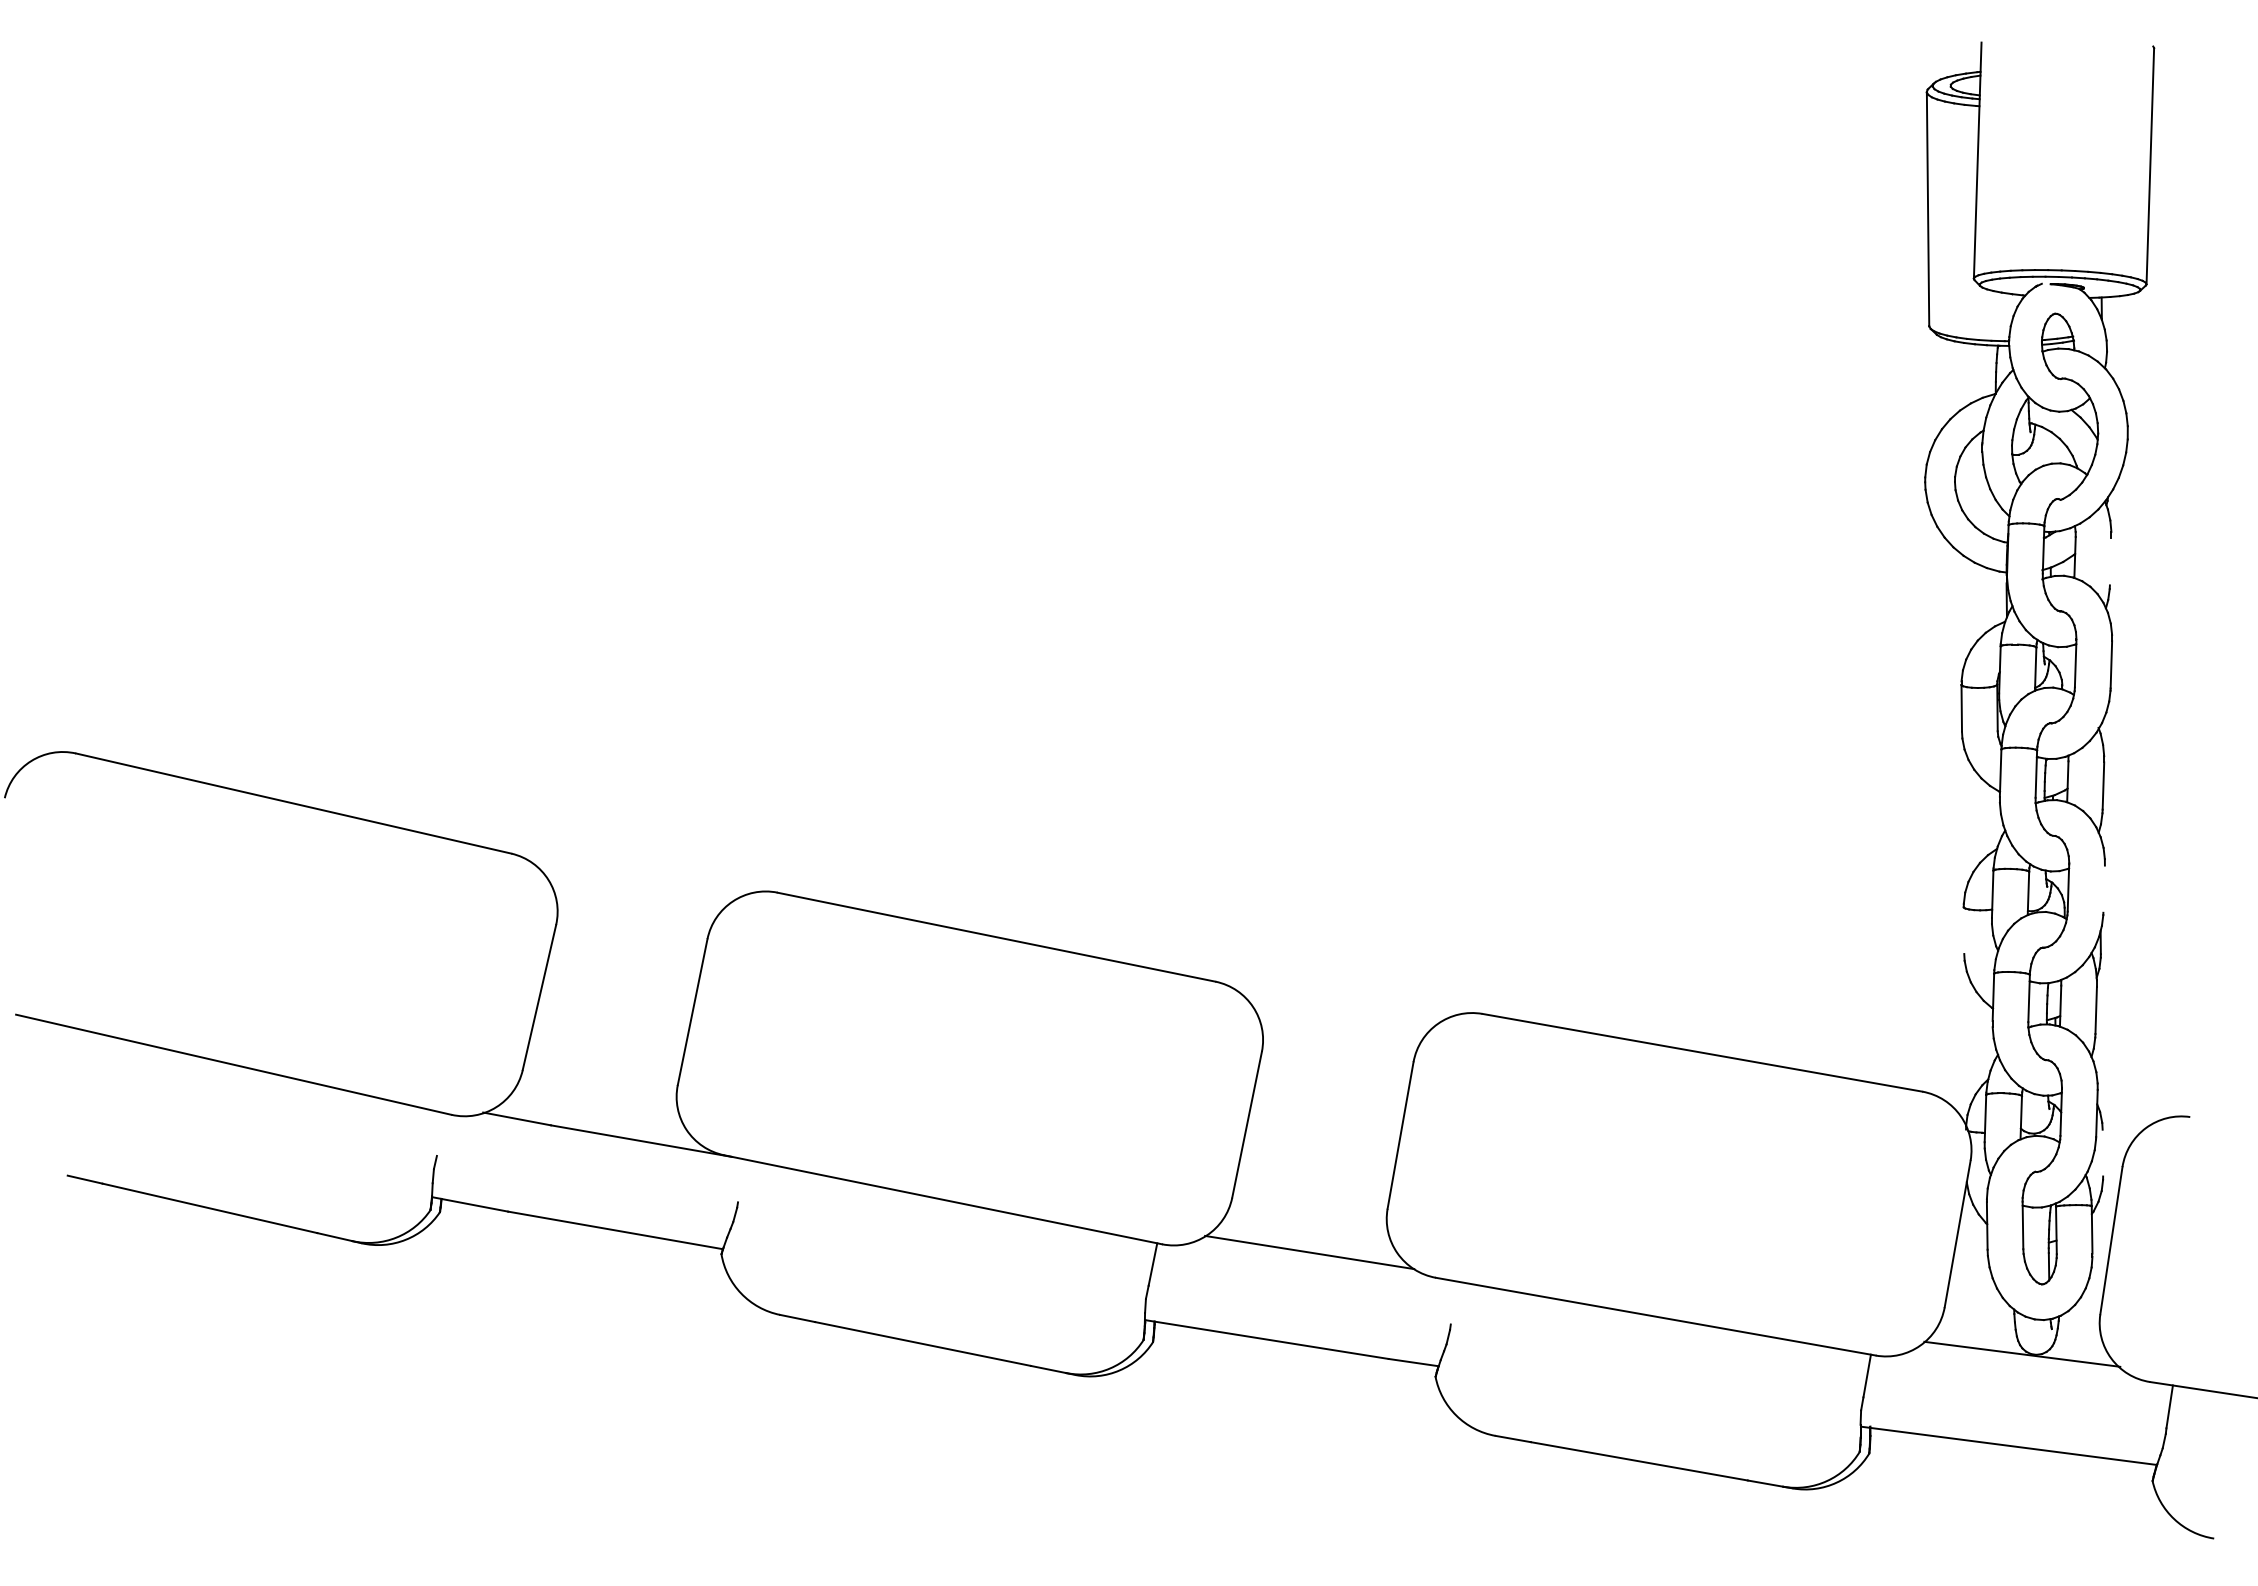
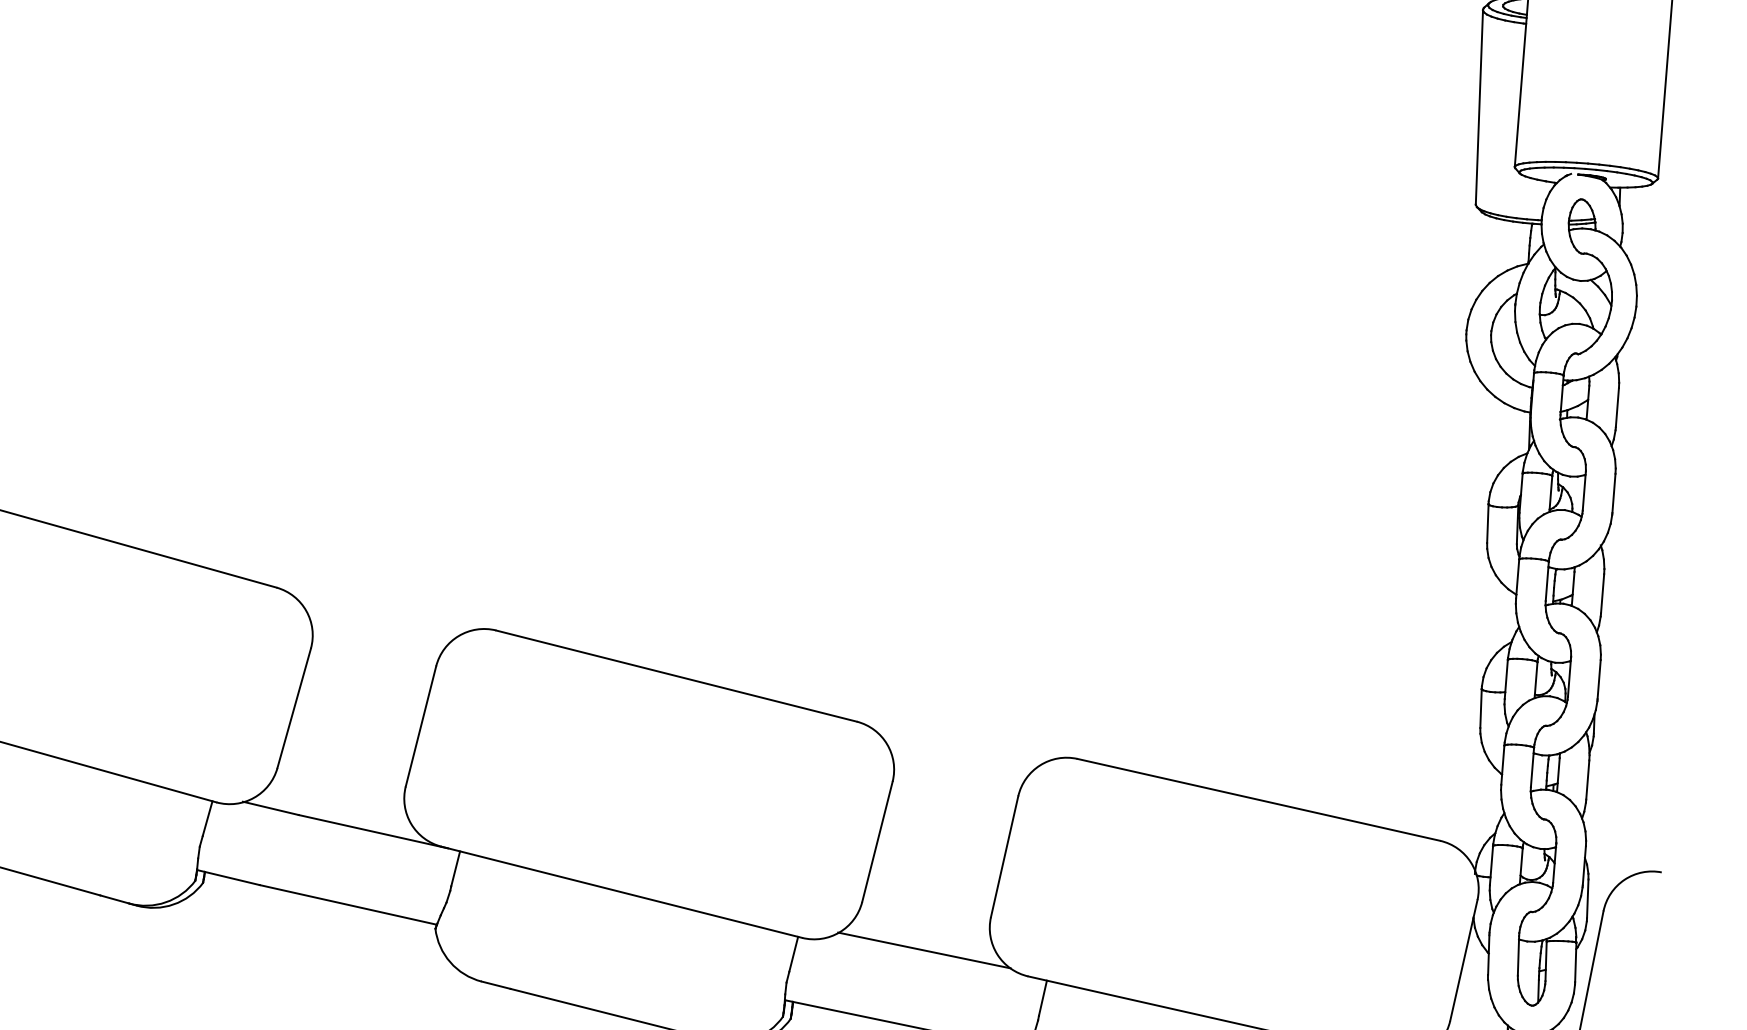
line: (2110, 561) -> (1617, 407), added
line: (2103, 888) -> (1598, 679), added
line: (1963, 930) -> (1480, 708), added
line: (441, 1134) -> (207, 818), added
line: (2102, 1152) -> (1587, 898), added
line: (742, 1180) -> (455, 868), added
line: (1454, 1302) -> (1042, 997), added

